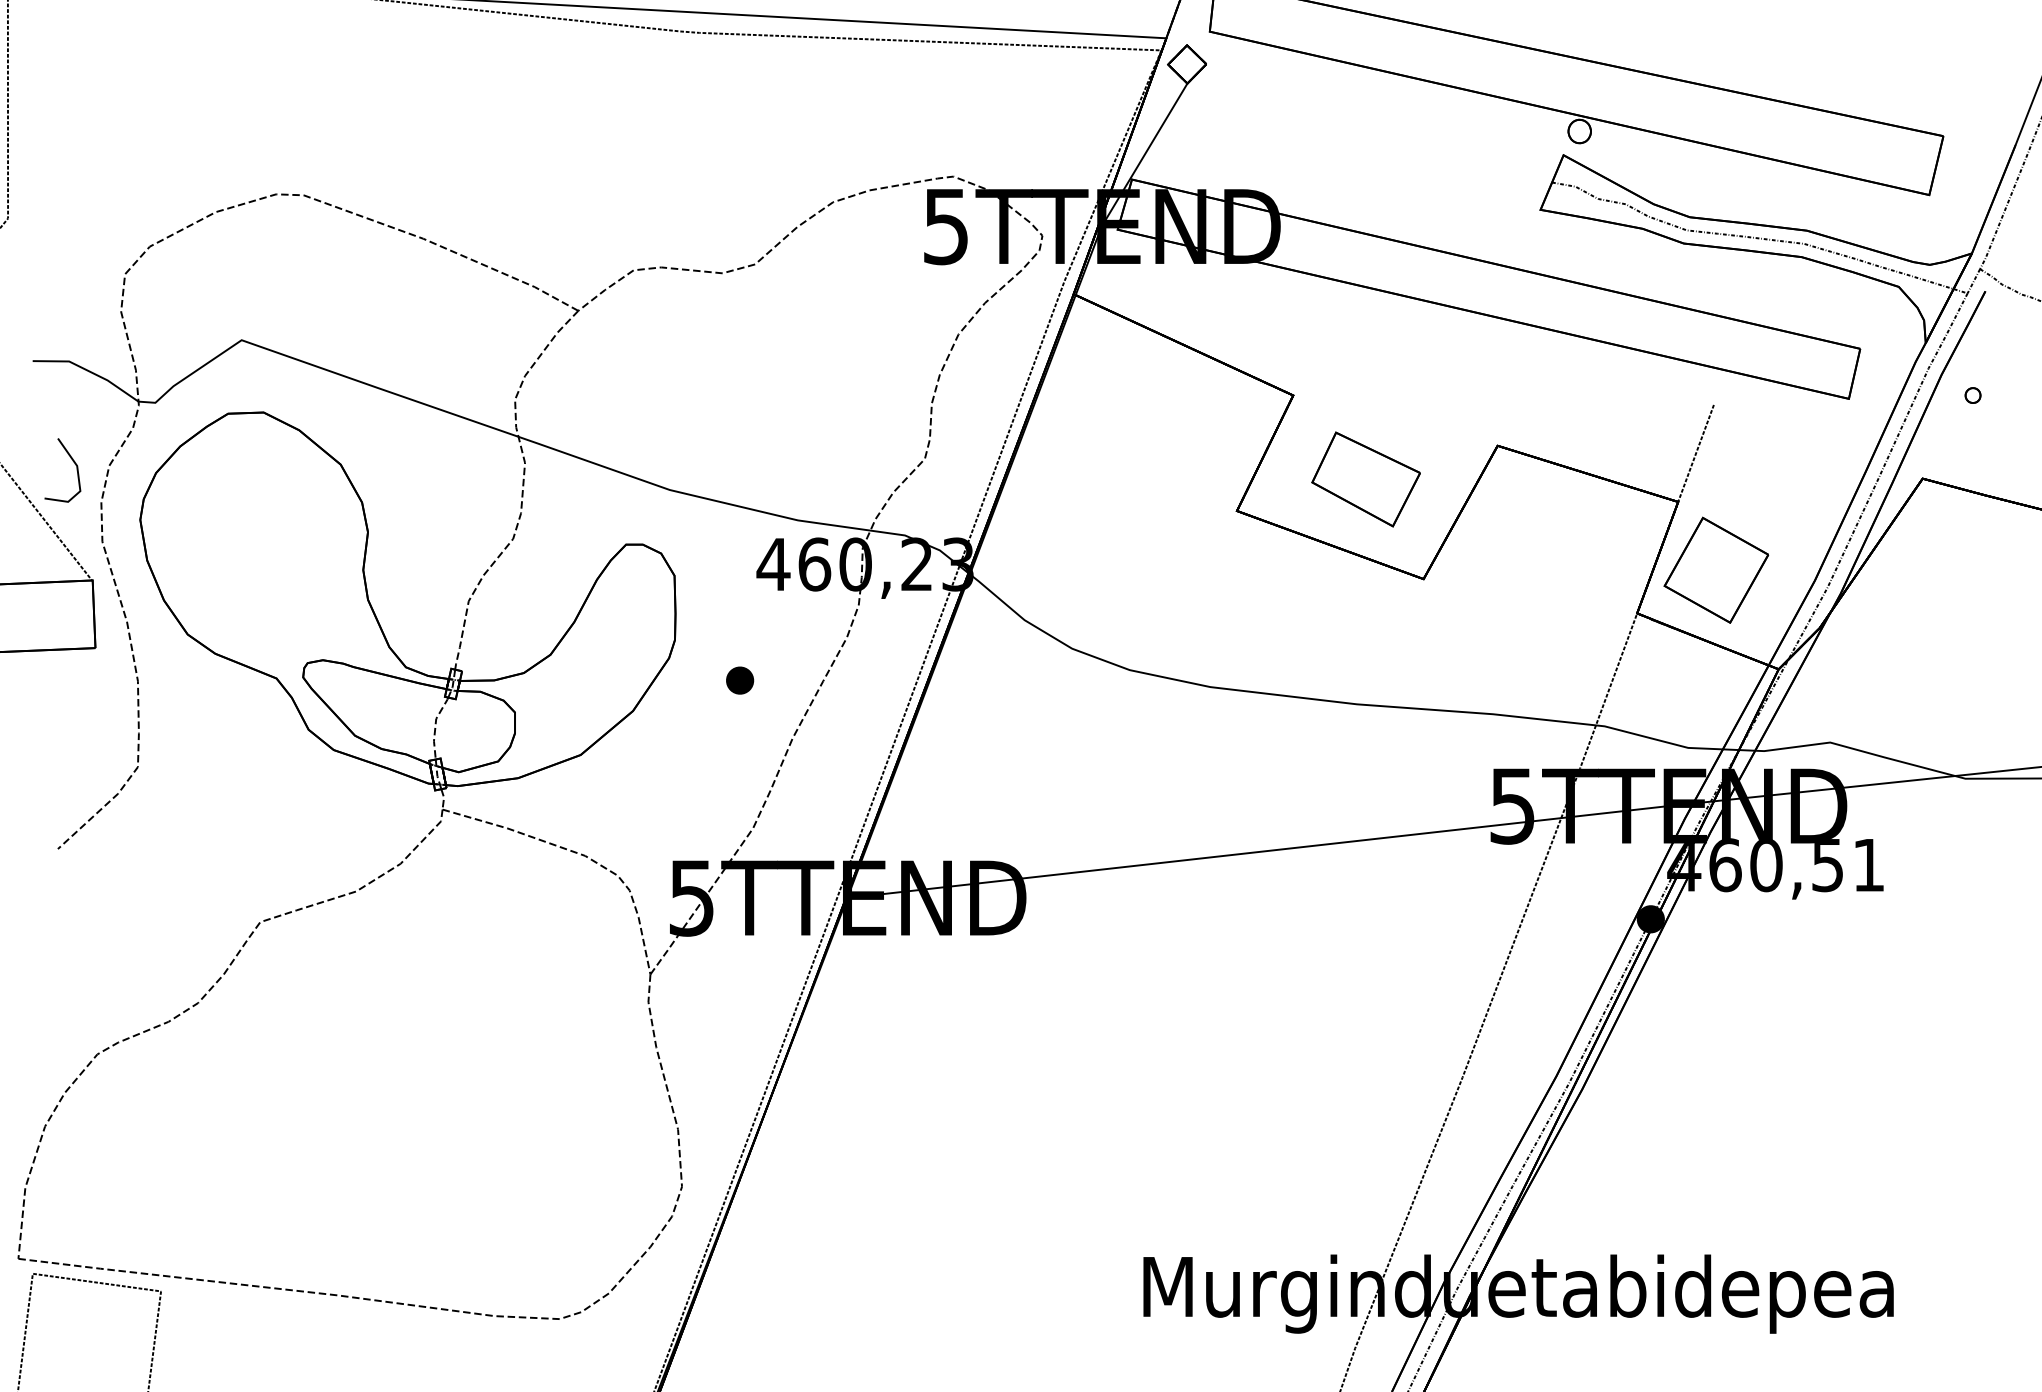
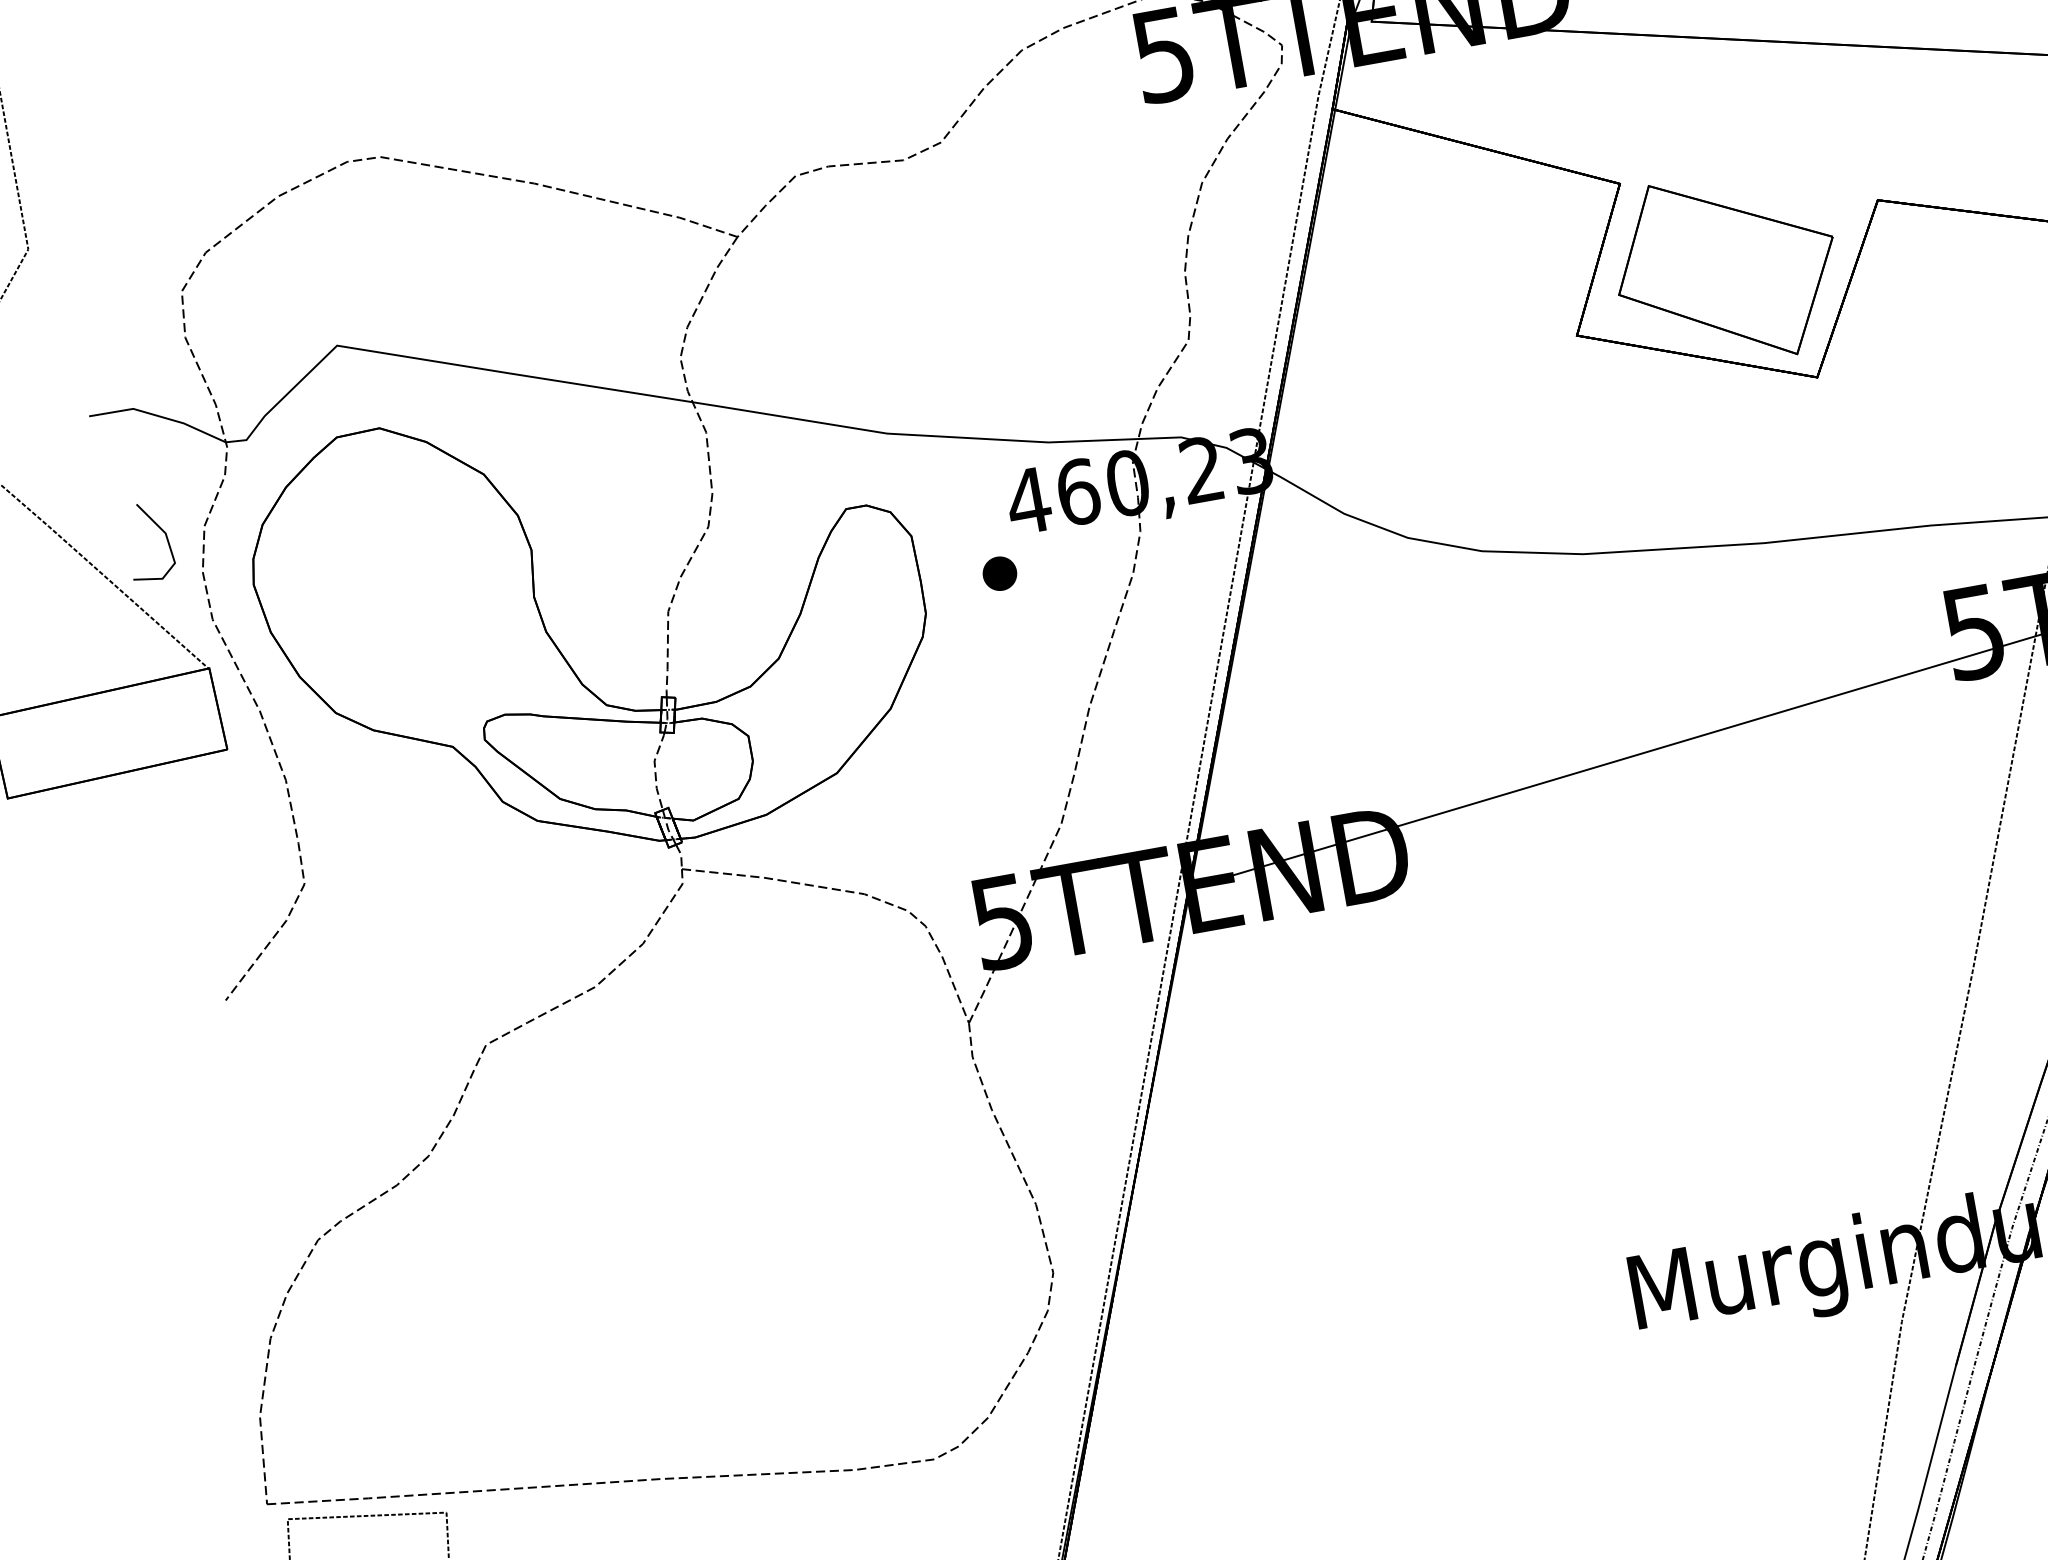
part: (1365, 479) -> (1725, 269), size x1.67
part: (740, 680) -> (1000, 573), moved

